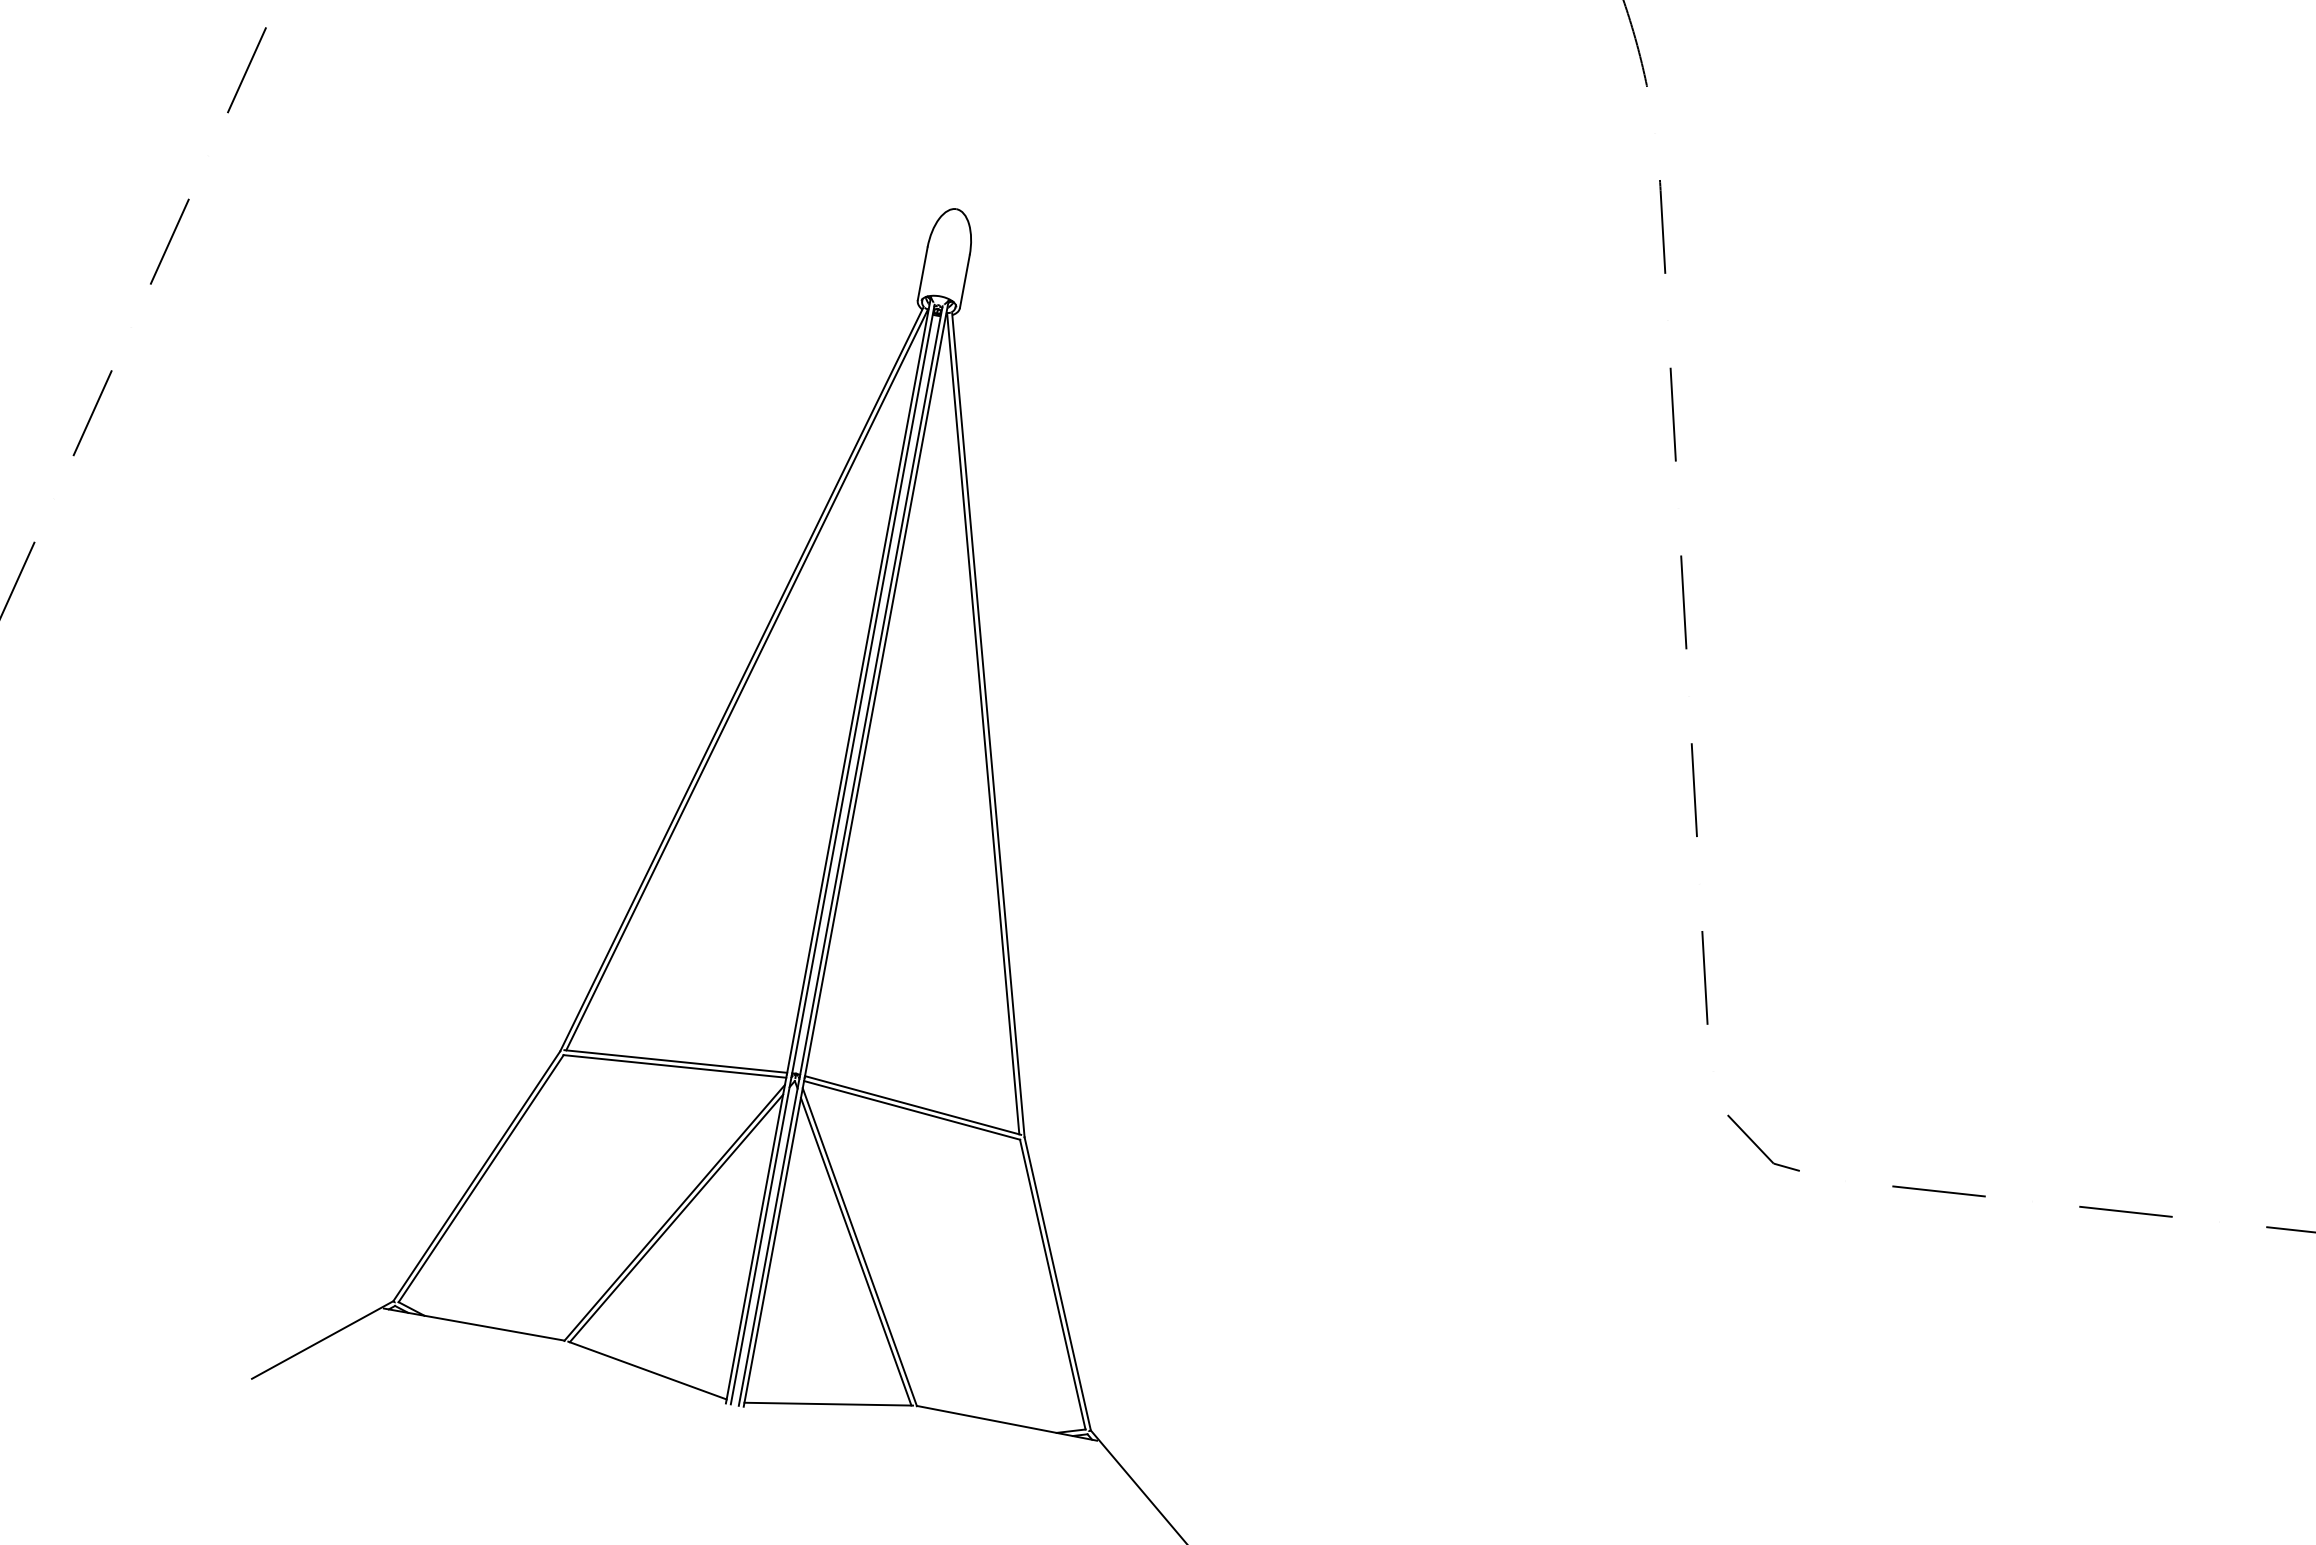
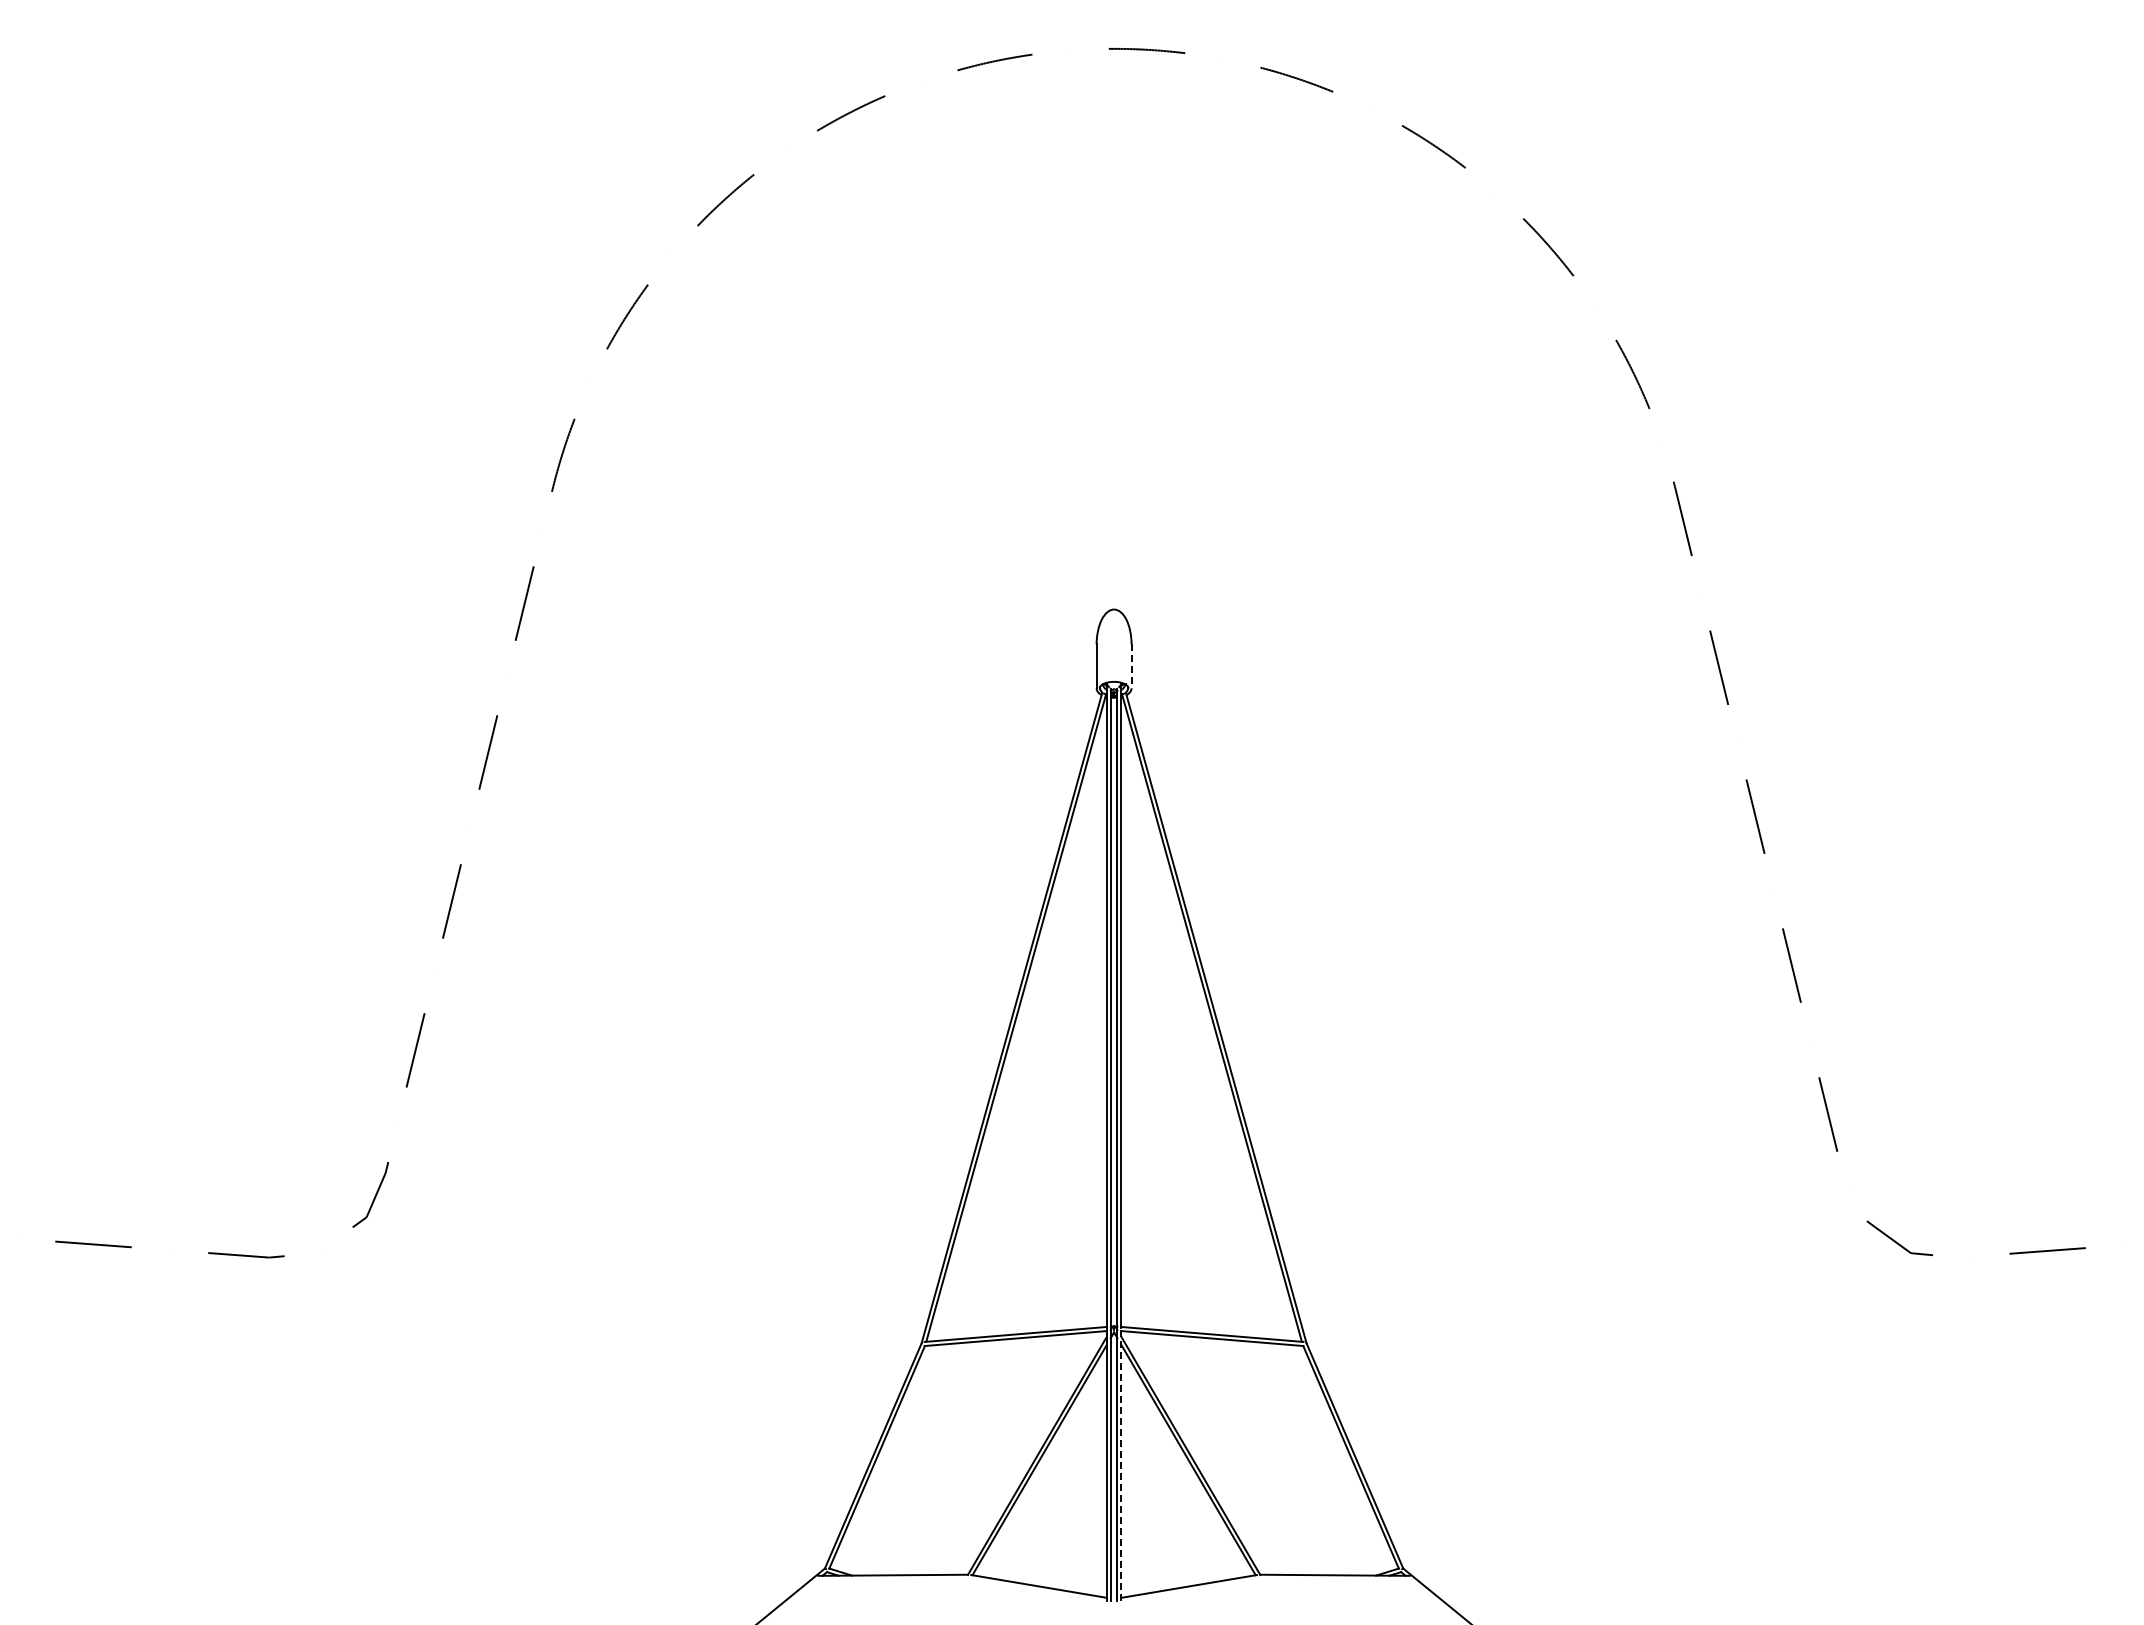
line: (964, 281) -> (1131, 666), solid -> dashed
line: (774, 1241) -> (1121, 1464), solid -> dashed

